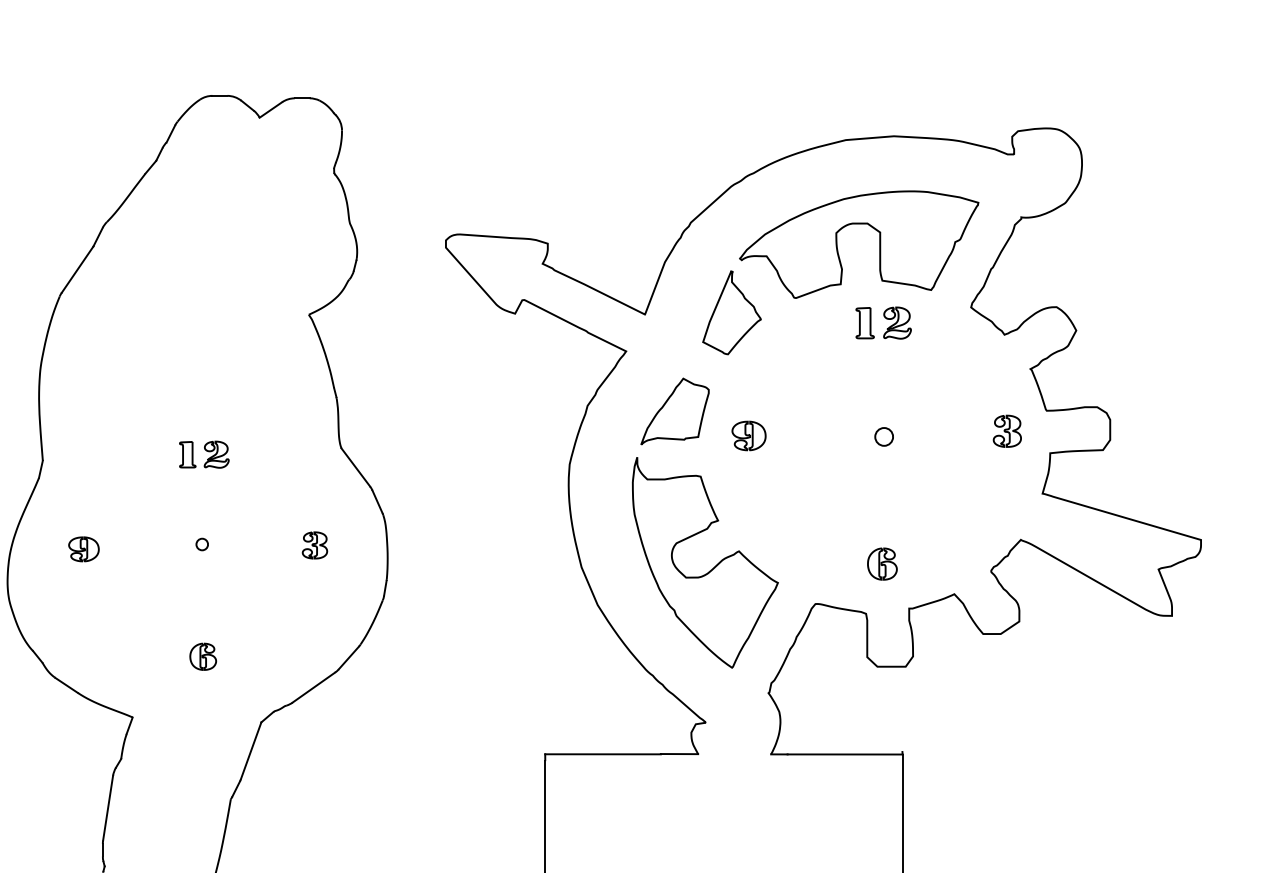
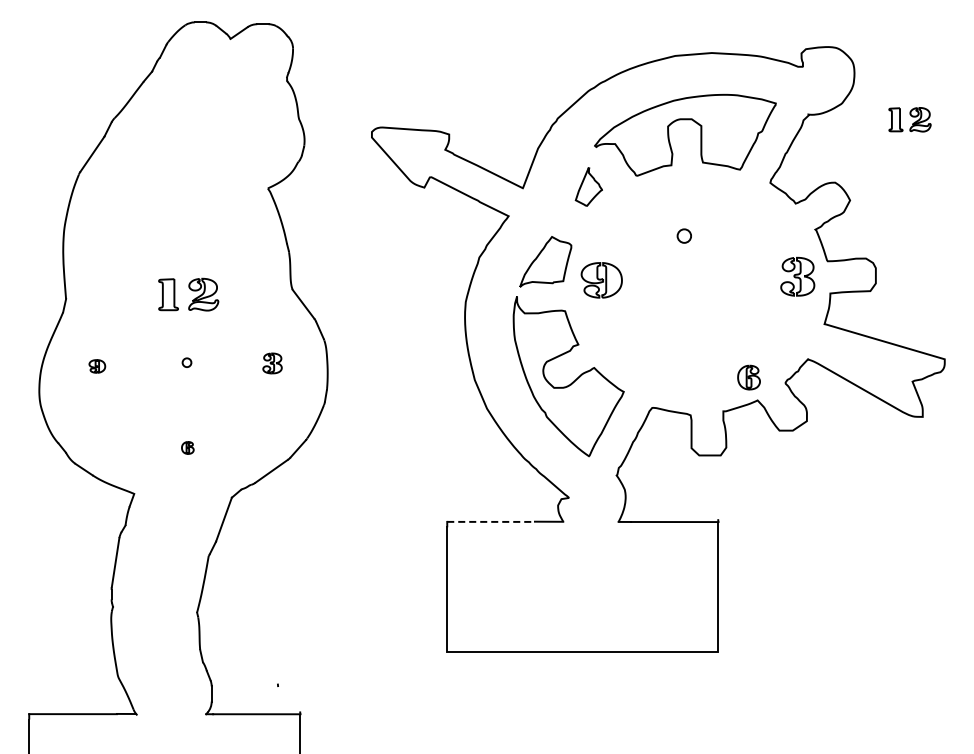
part: (731, 312) -> (588, 186), size x0.6
part: (883, 322) -> (909, 119), moved
part: (1006, 430) -> (797, 276), size x1.6
part: (748, 436) -> (601, 280), size x1.6
circle: (883, 436) -> (683, 235), moved
part: (204, 454) -> (188, 294), size x1.6
part: (84, 549) -> (97, 366), size x0.7
part: (881, 563) -> (748, 377), moved
part: (202, 656) -> (187, 447), size x0.6
line: (603, 753) -> (491, 521), solid -> dashed

